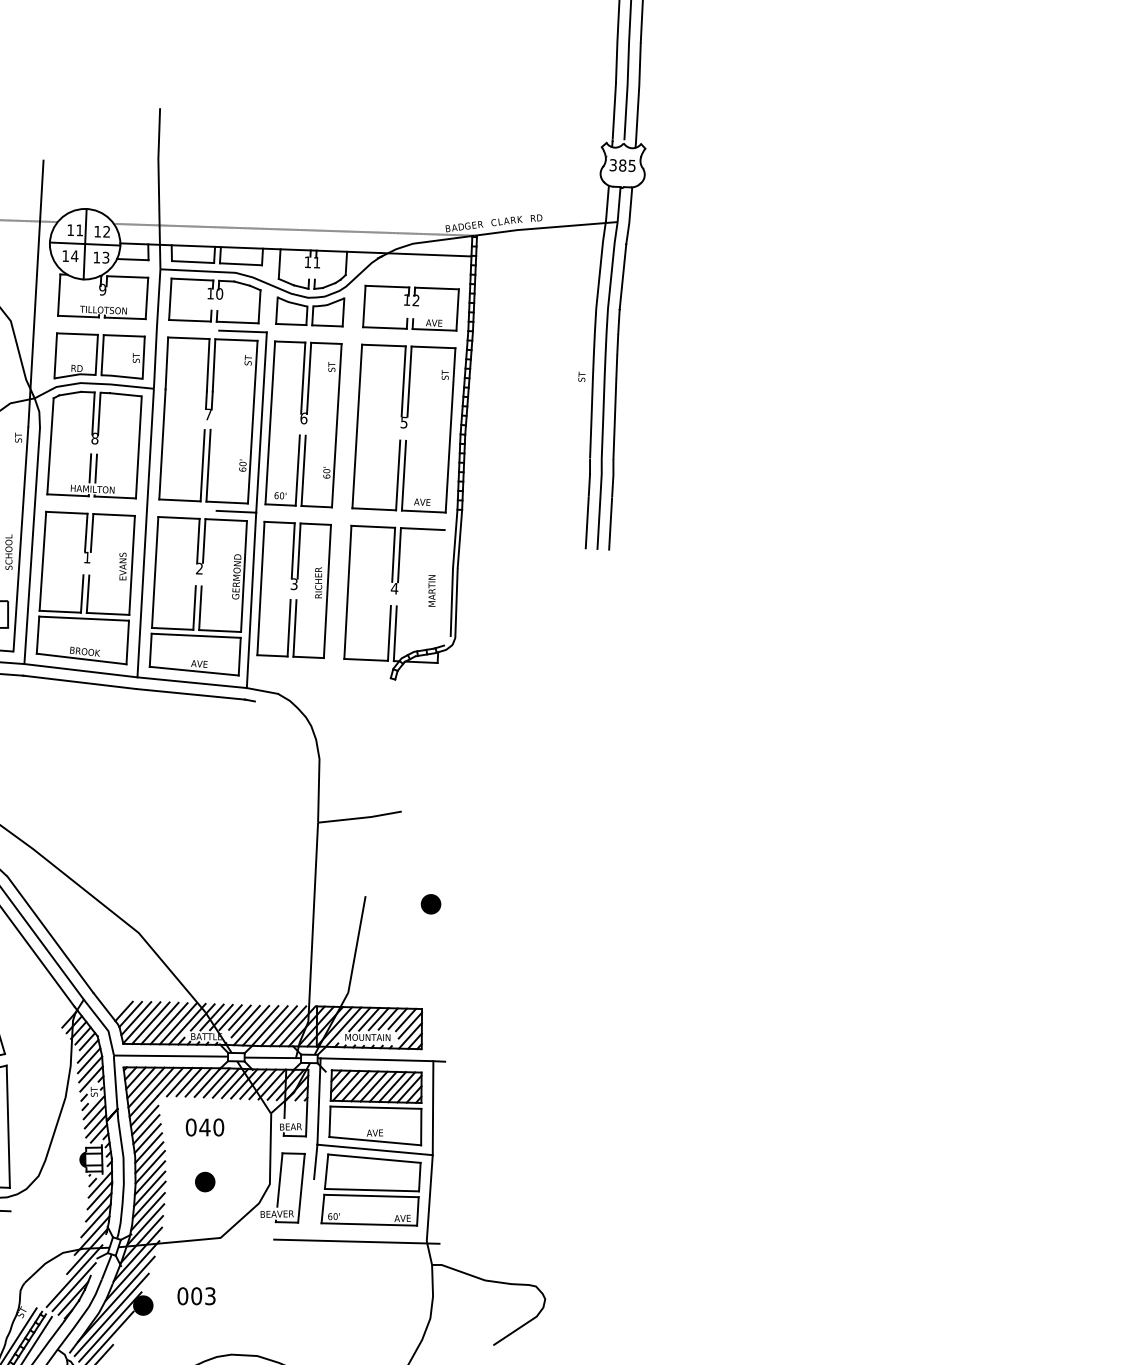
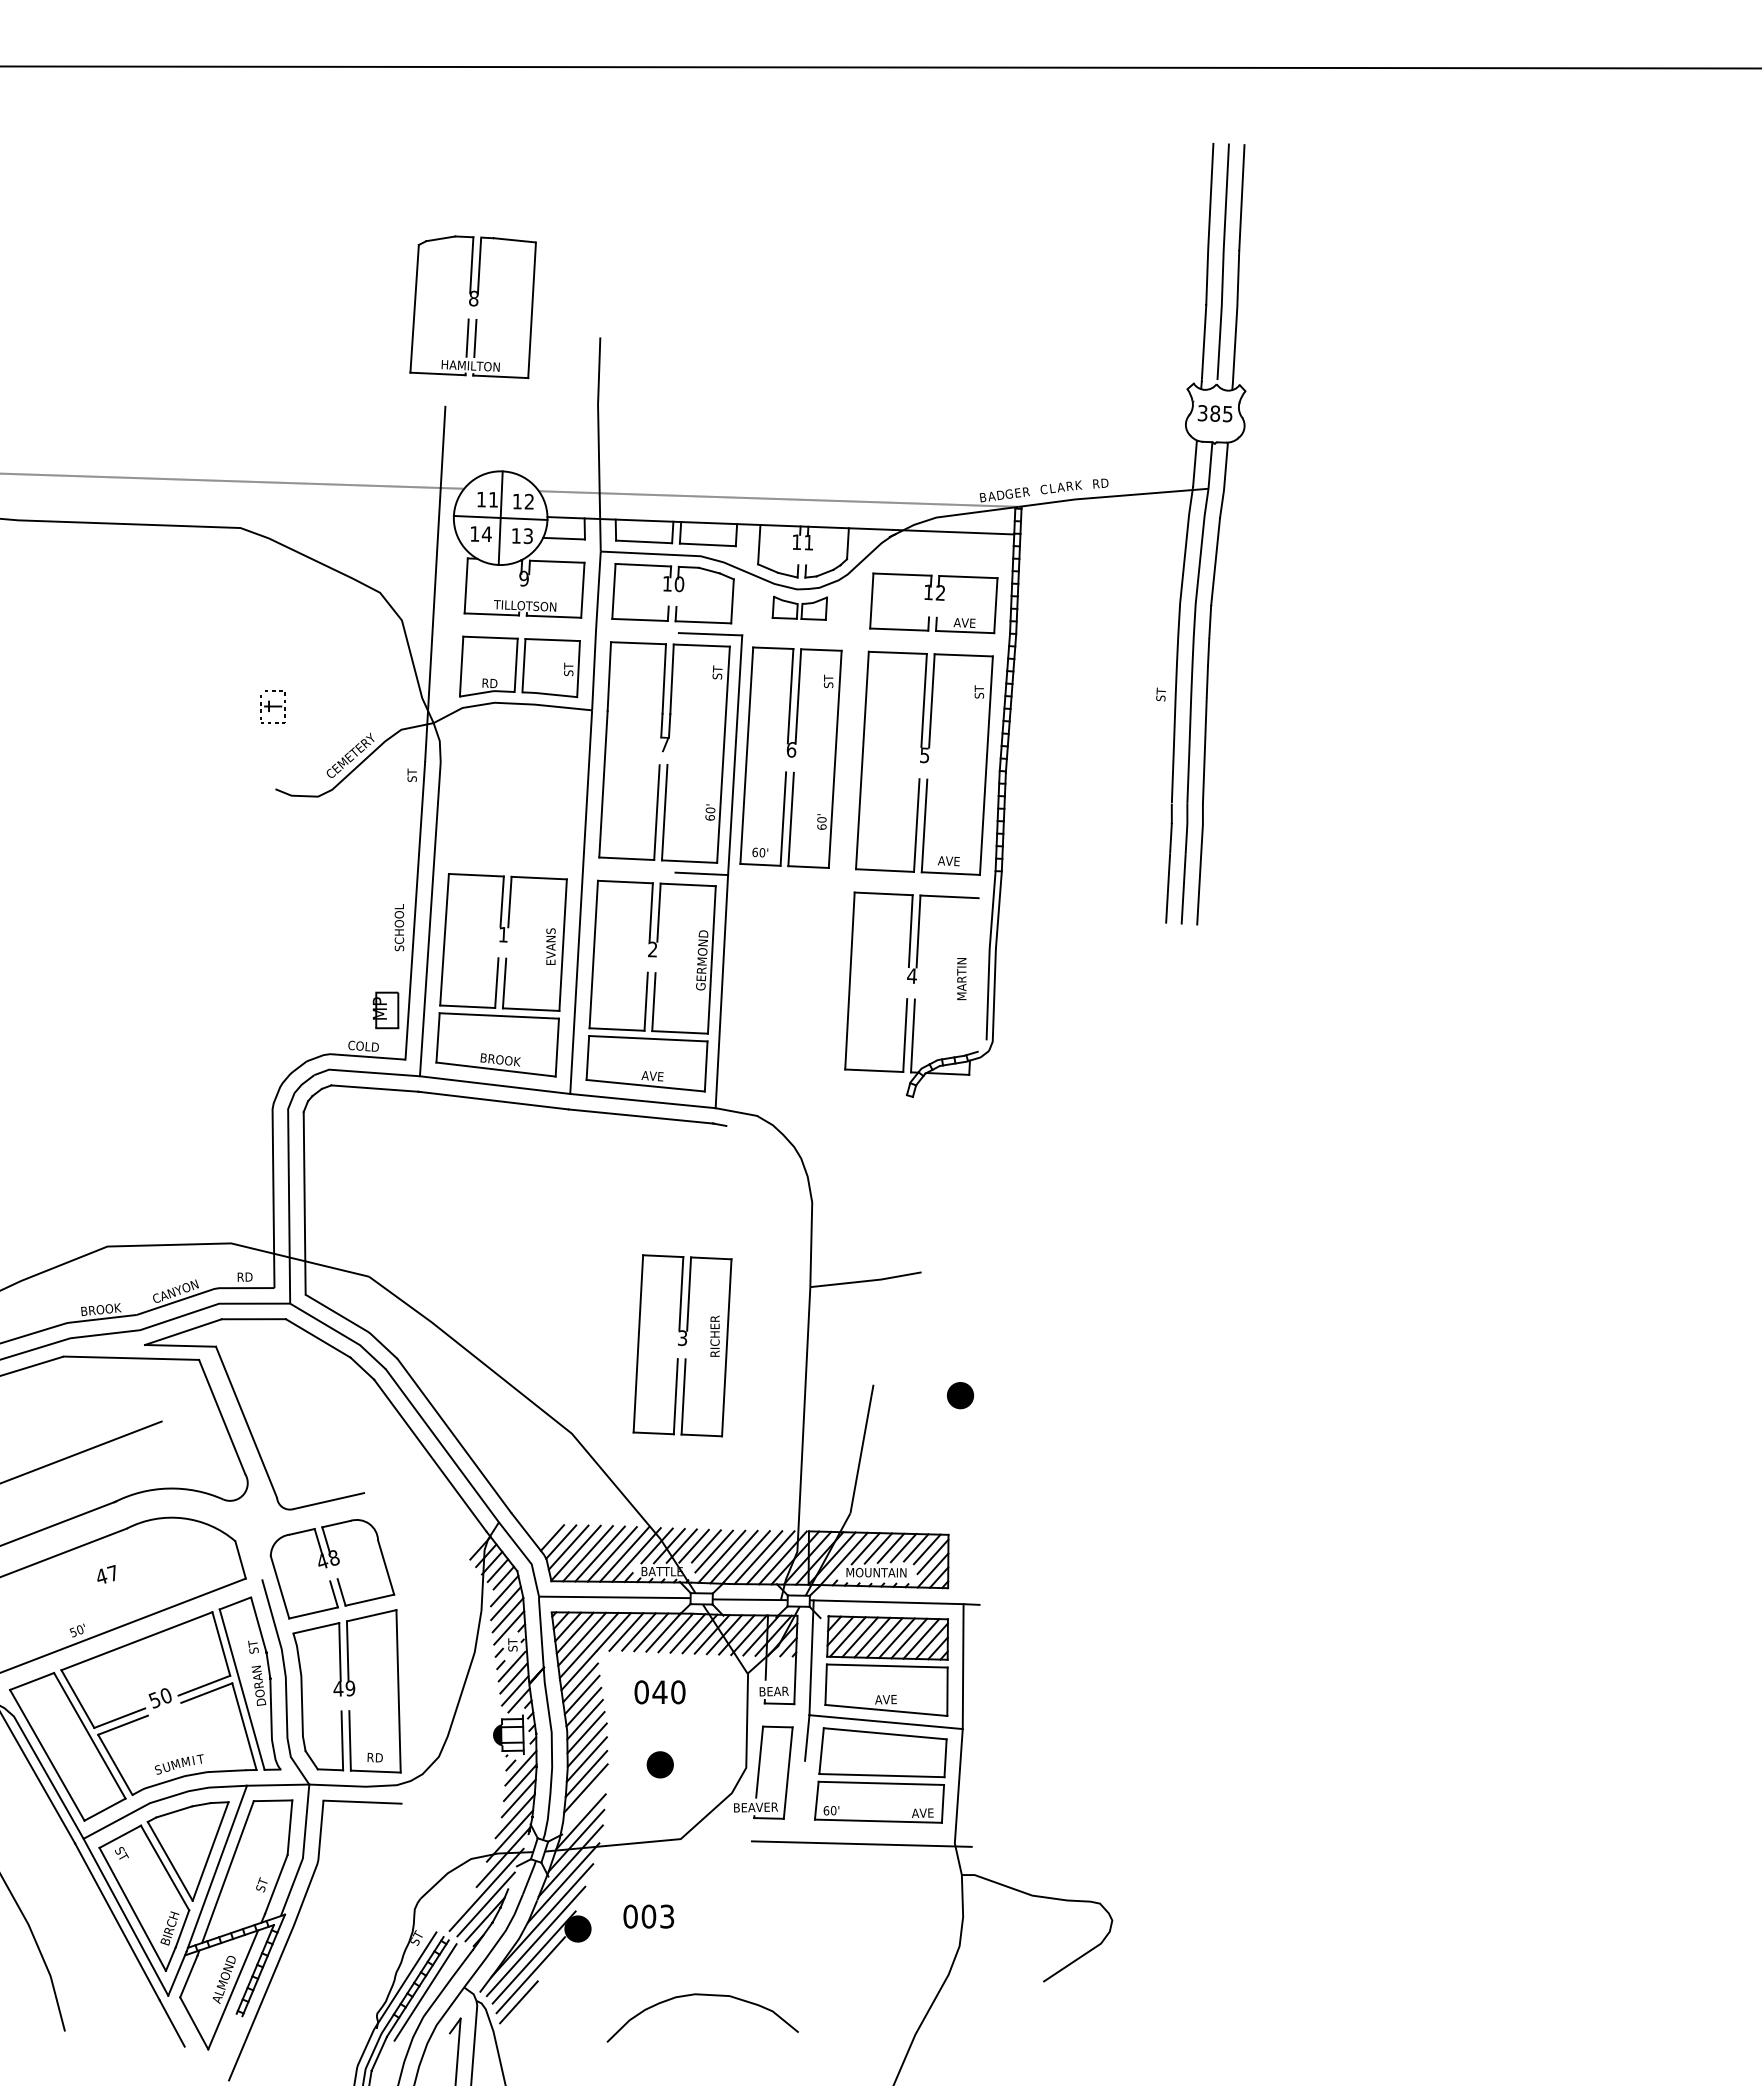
part: (309, 312) -> (799, 608), size x0.6
part: (94, 445) -> (472, 307), moved
part: (294, 589) -> (682, 1345), moved
line: (147, 1211) -> (583, 1804), removed

